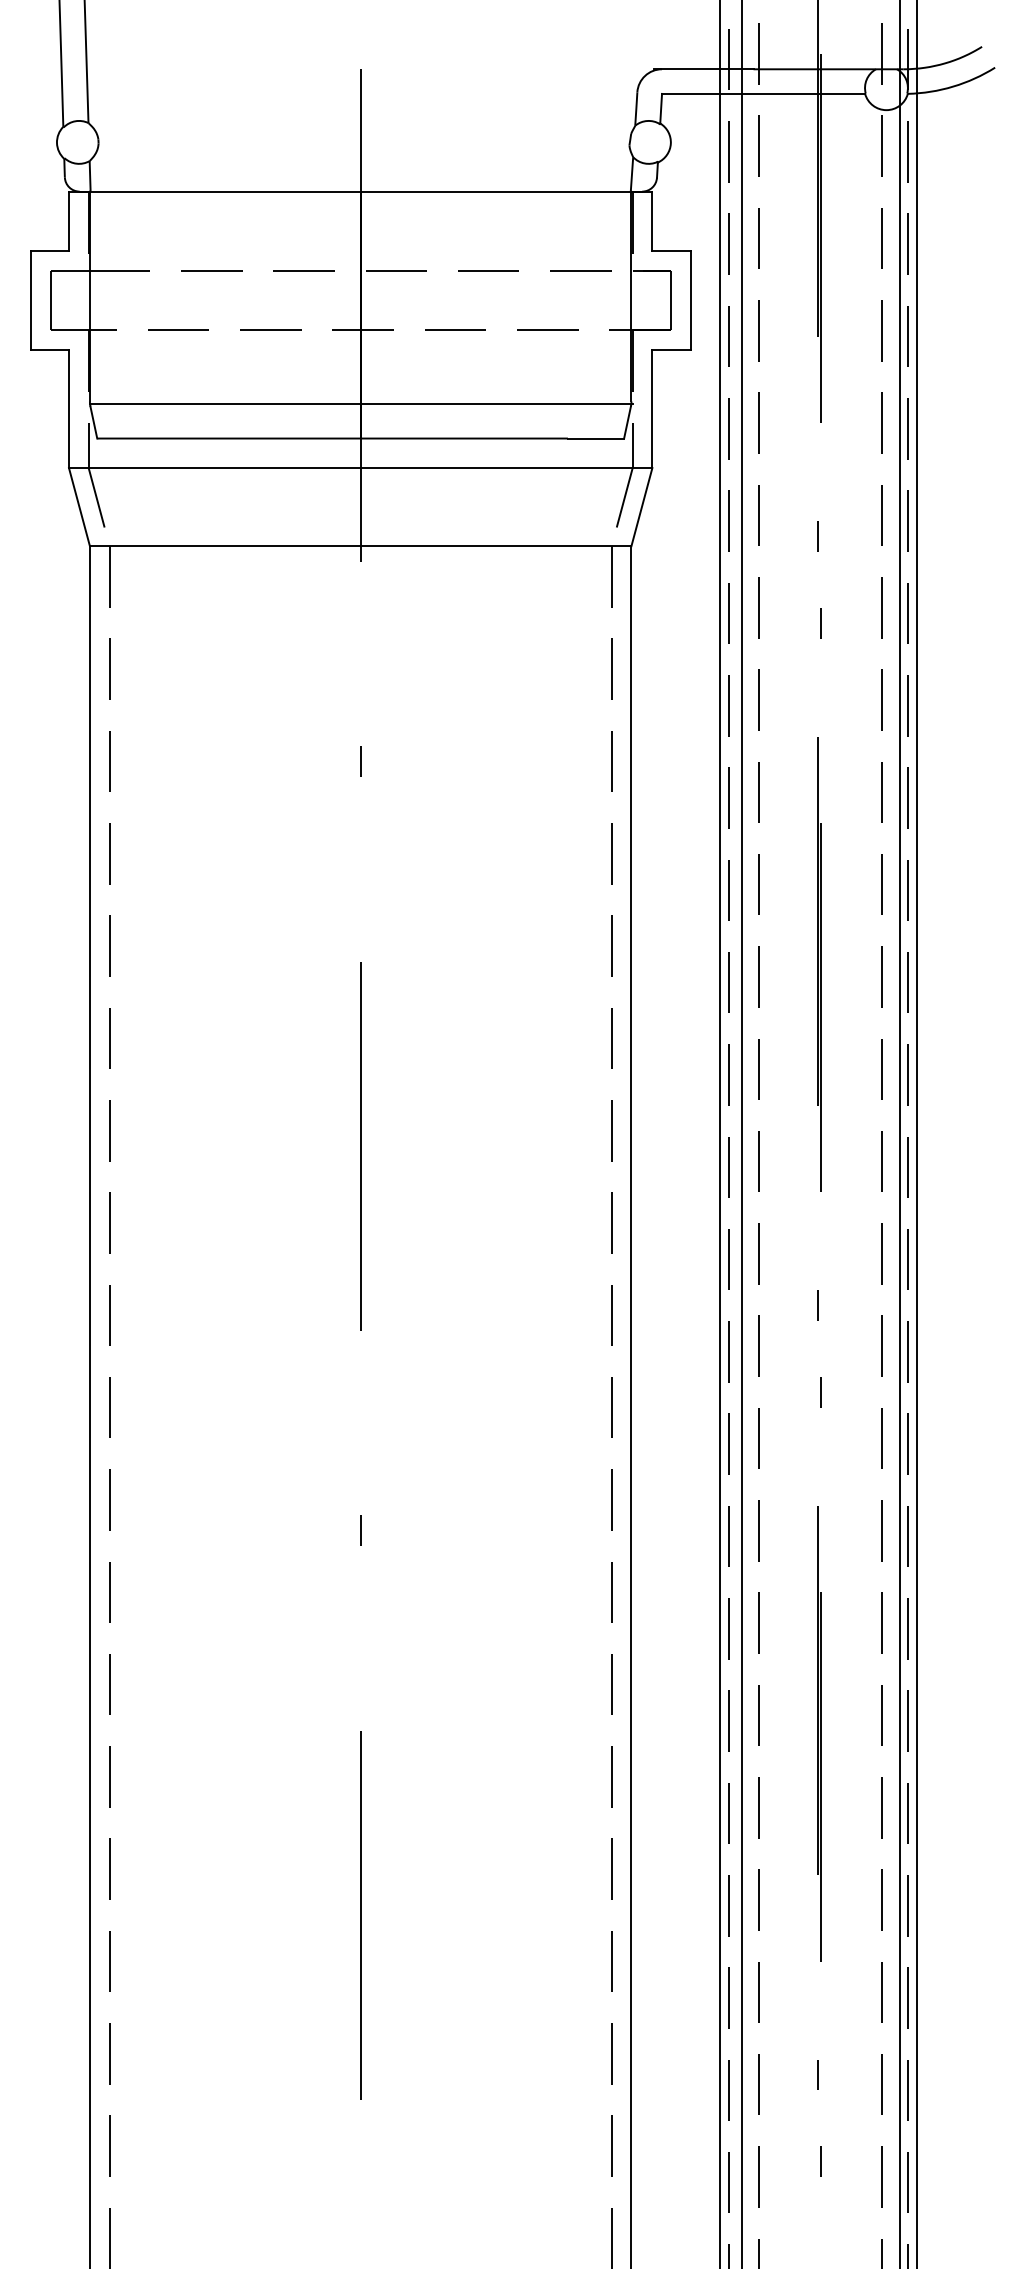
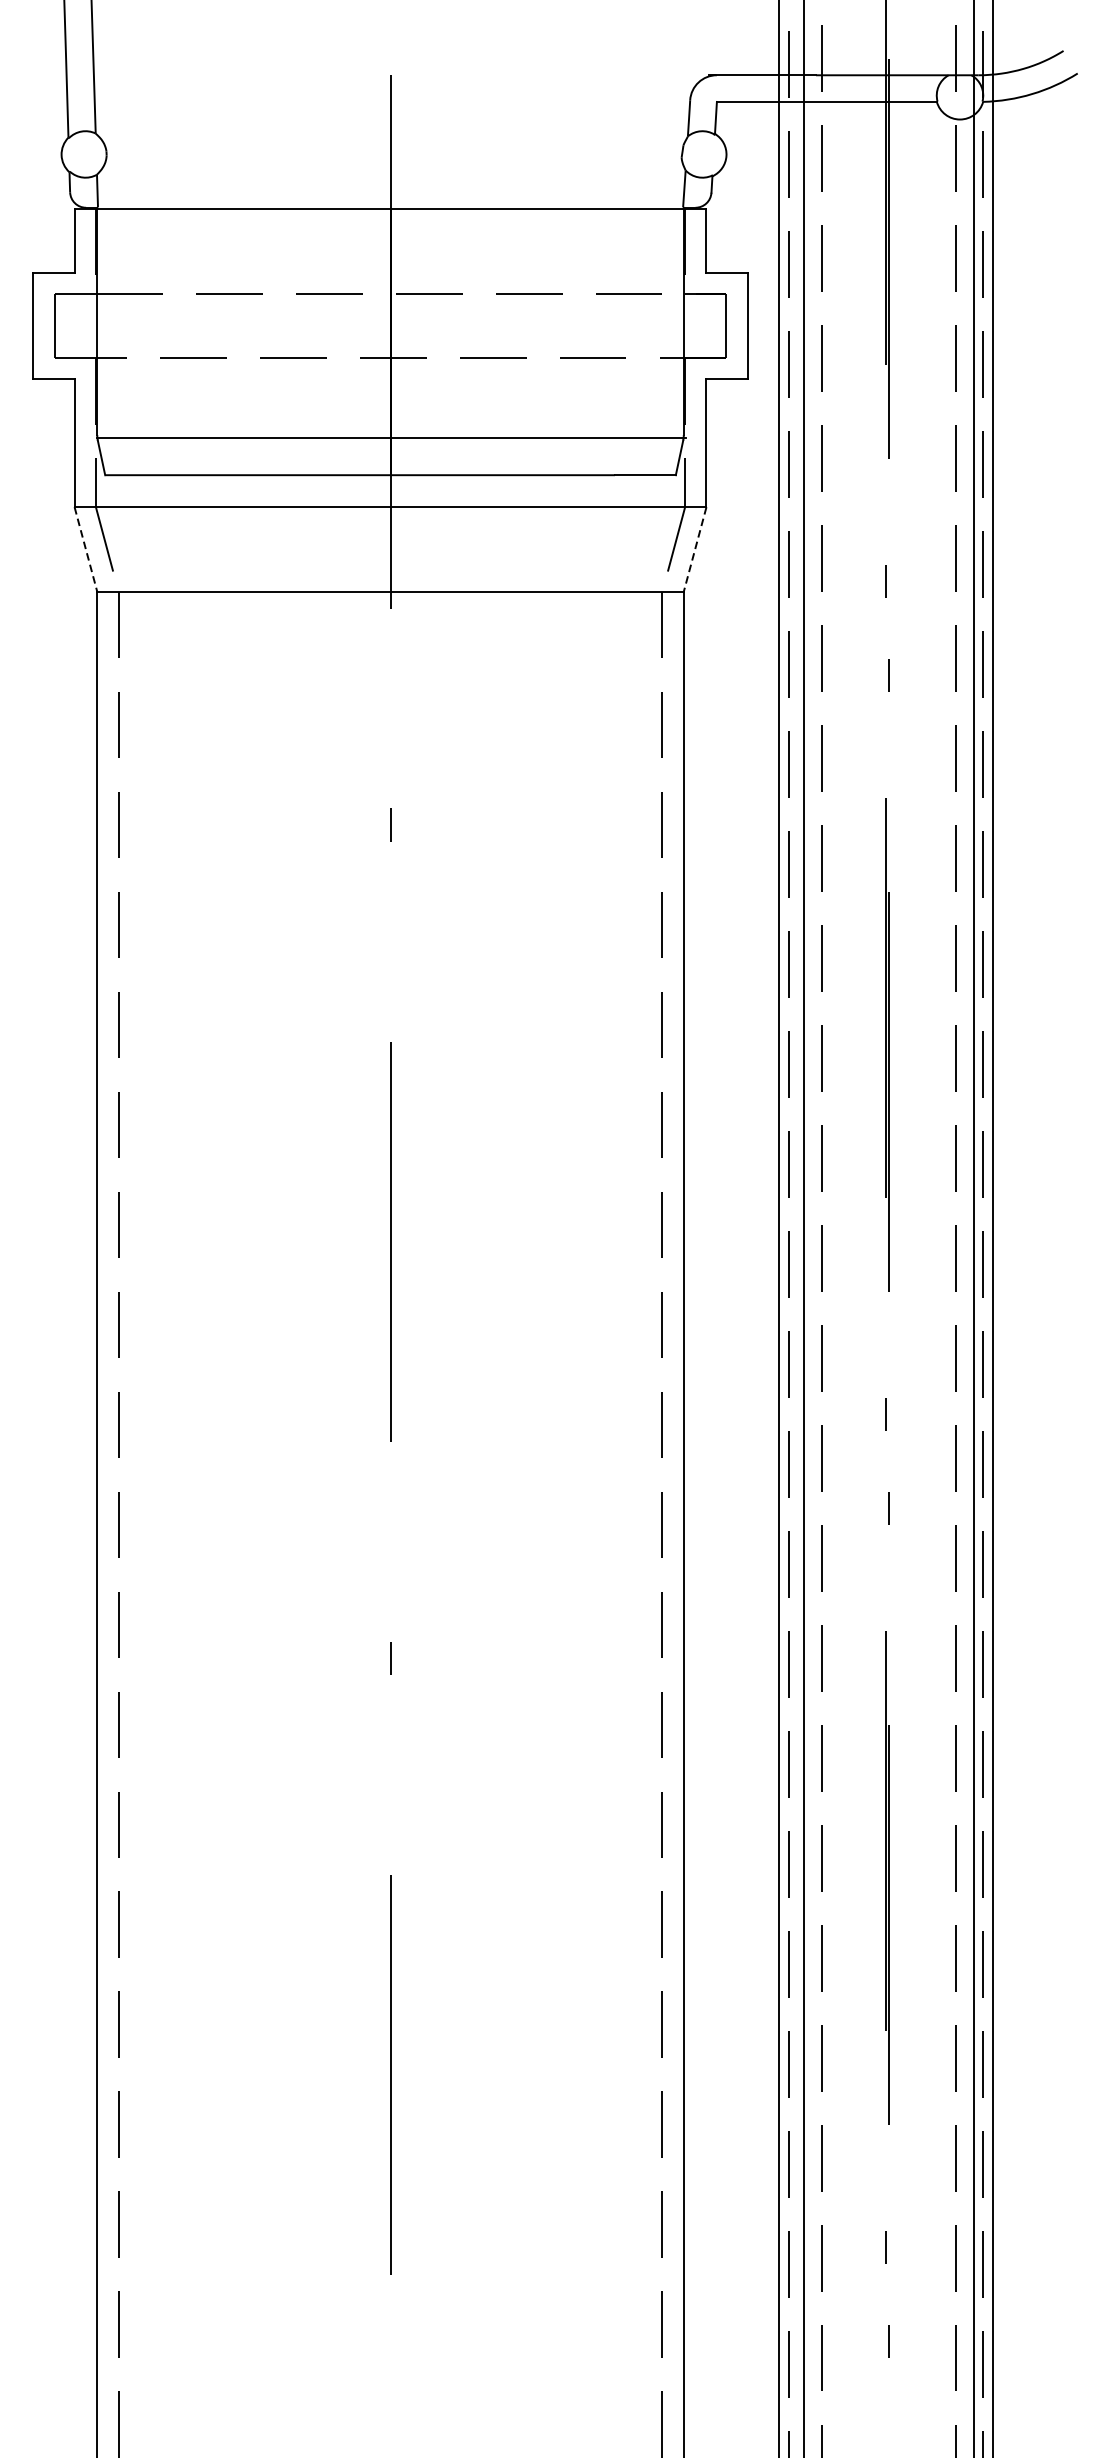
line: (79, 507) -> (85, 549), solid -> dashed
line: (641, 507) -> (694, 549), solid -> dashed

